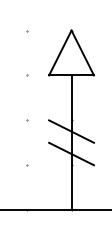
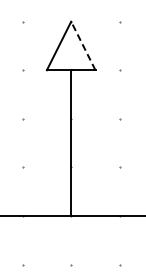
line: (82, 52) -> (83, 45), solid -> dashed
line: (70, 131) -> (70, 130), removed
line: (70, 154) -> (70, 155), removed

